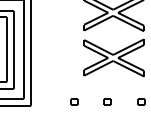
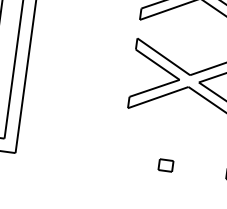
part: (74, 101) -> (102, 156), removed

